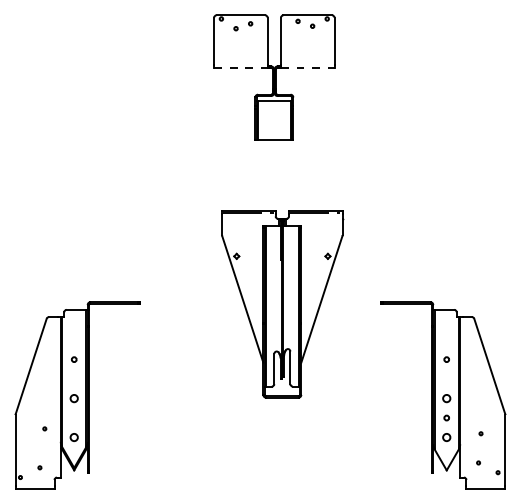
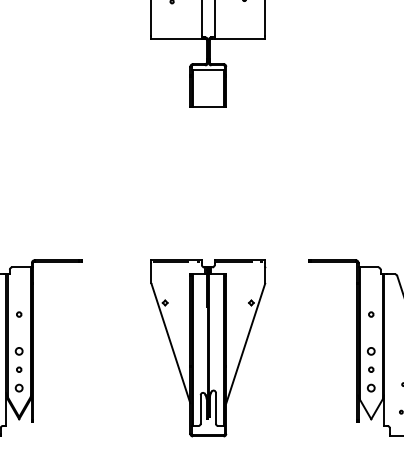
line: (240, 67) -> (176, 38), dashed -> solid
line: (307, 67) -> (239, 38), dashed -> solid
part: (282, 304) -> (208, 348), moved
circle: (74, 417) -> (19, 369), added

